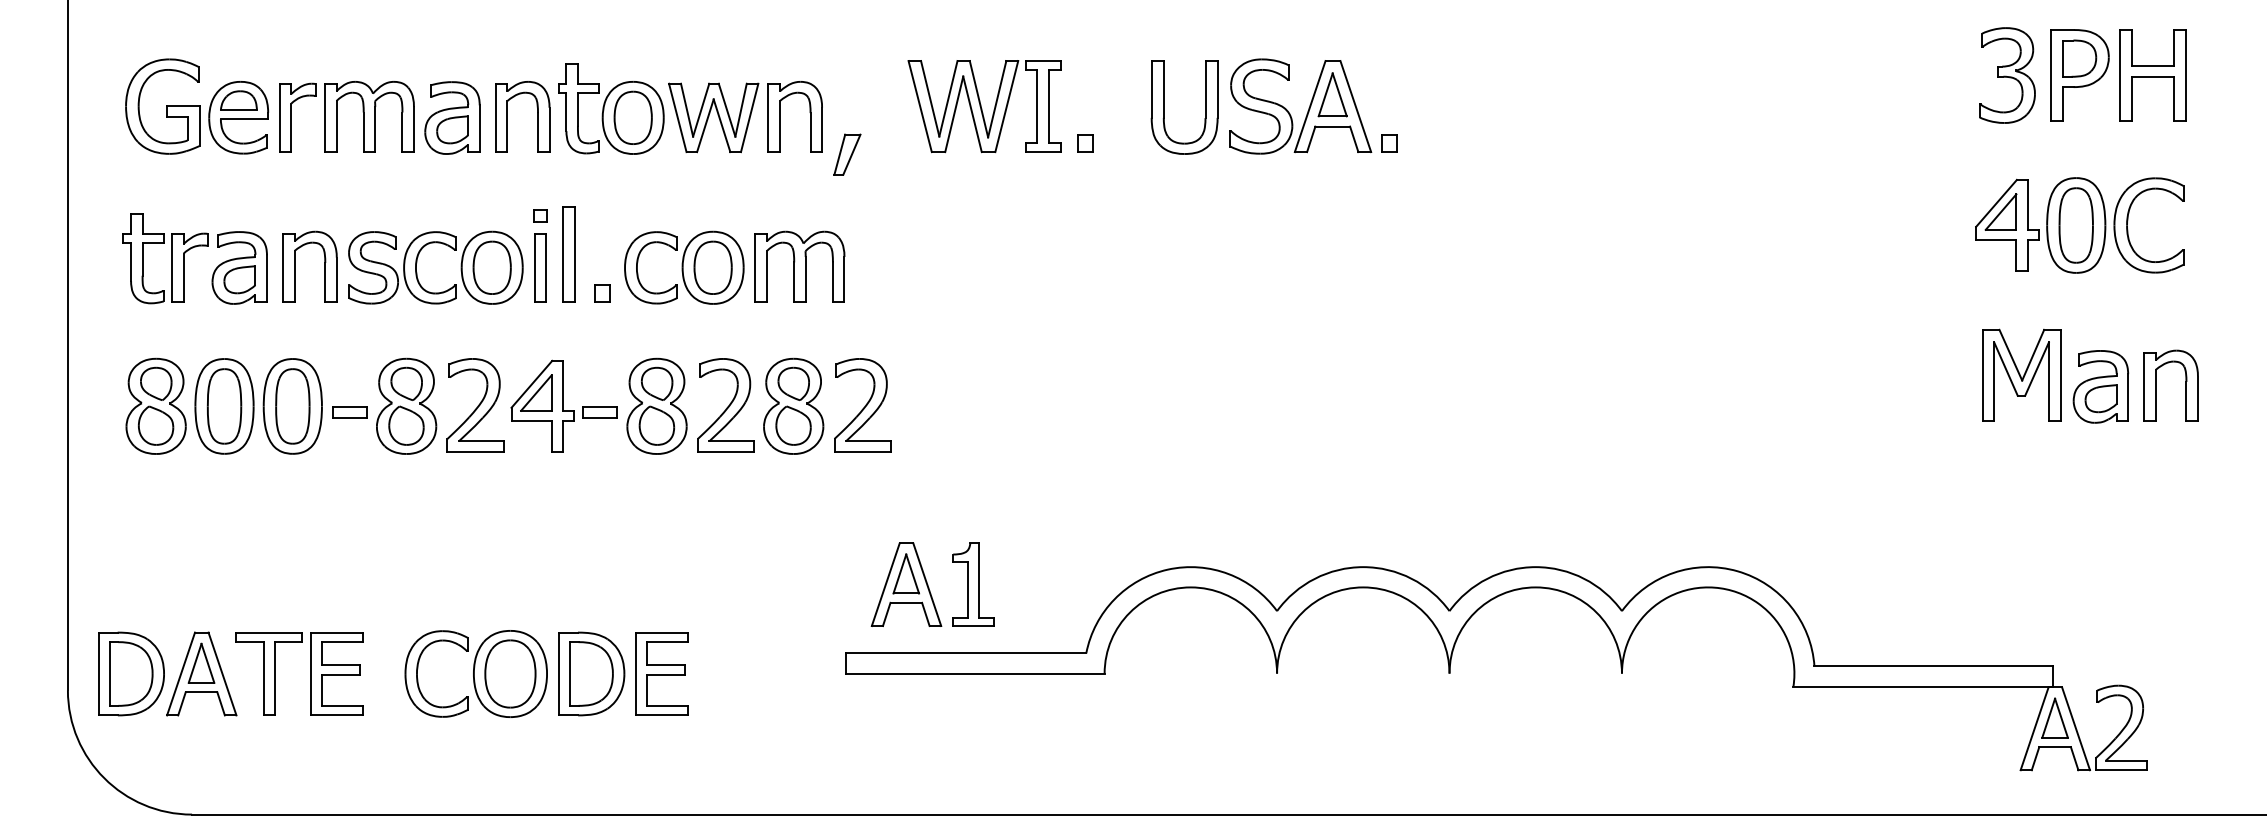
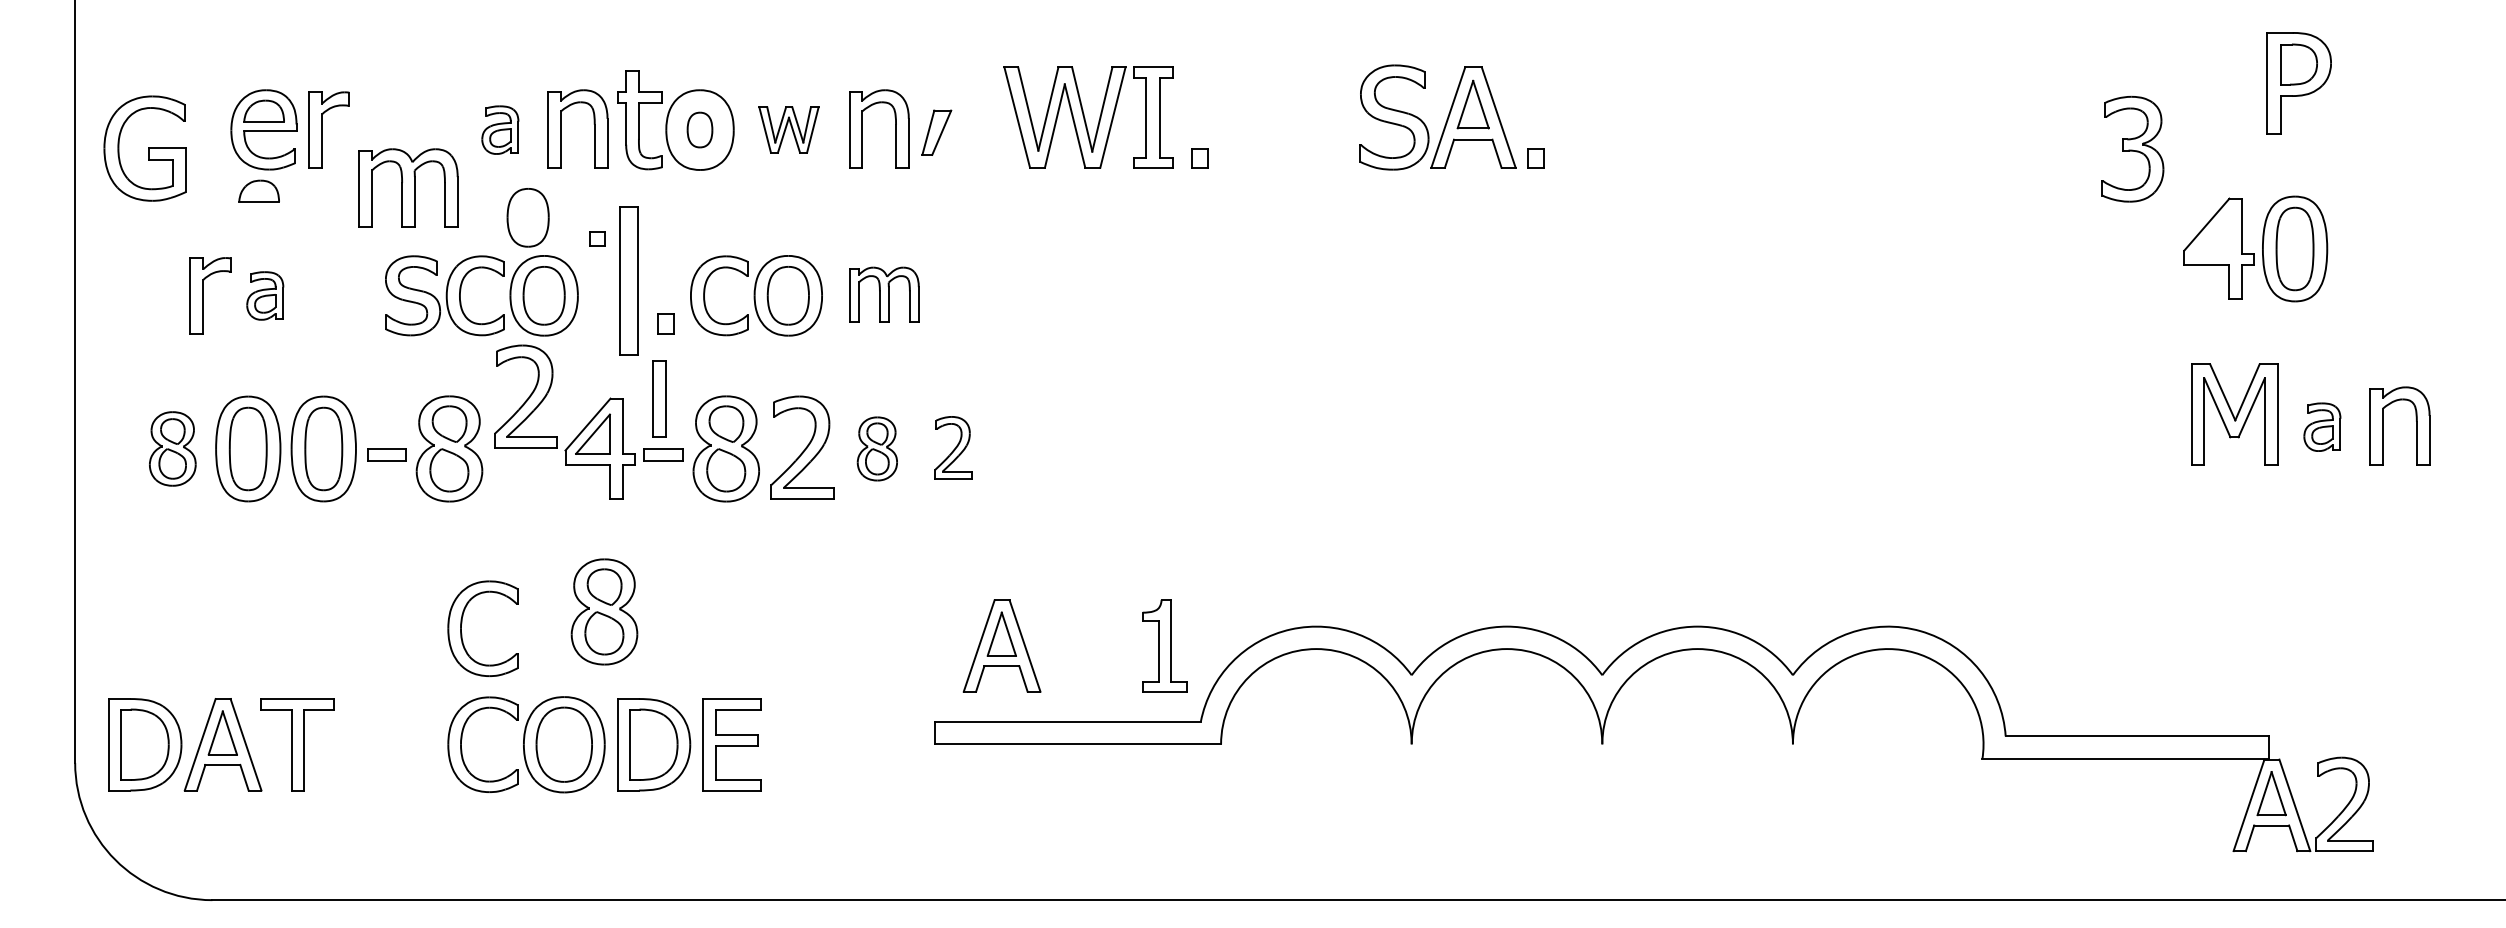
part: (2006, 74) -> (2132, 148), moved
part: (2153, 75) -> (2380, 83), removed
part: (162, 106) -> (144, 148), moved
part: (1164, 107) -> (1287, 118), removed
part: (369, 116) -> (408, 187), moved
part: (452, 117) -> (500, 129), size x0.6
part: (632, 117) -> (699, 129), size x0.6
part: (713, 117) -> (788, 129), size x0.6
part: (847, 154) -> (936, 132), moved
part: (233, 172) -> (258, 190), added
part: (477, 196) -> (527, 217), added
part: (2000, 211) -> (2211, 233), removed
part: (2128, 225) -> (2352, 248), removed
part: (569, 253) -> (629, 280), size x1.4
part: (143, 258) -> (158, 285), removed
part: (295, 266) -> (326, 294), removed
part: (800, 266) -> (884, 294), size x0.7
part: (240, 267) -> (265, 295), size x0.6
part: (540, 267) -> (659, 398), moved
part: (2101, 386) -> (2322, 426), size x0.6
part: (155, 405) -> (172, 448), size x0.7
part: (475, 405) -> (525, 396), moved
part: (793, 405) -> (877, 448), size x0.6
part: (862, 405) -> (953, 447), size x0.6
part: (546, 553) -> (604, 611), added
part: (418, 564) -> (462, 623), added
part: (972, 584) -> (1164, 645), moved
part: (336, 673) -> (372, 744), removed

